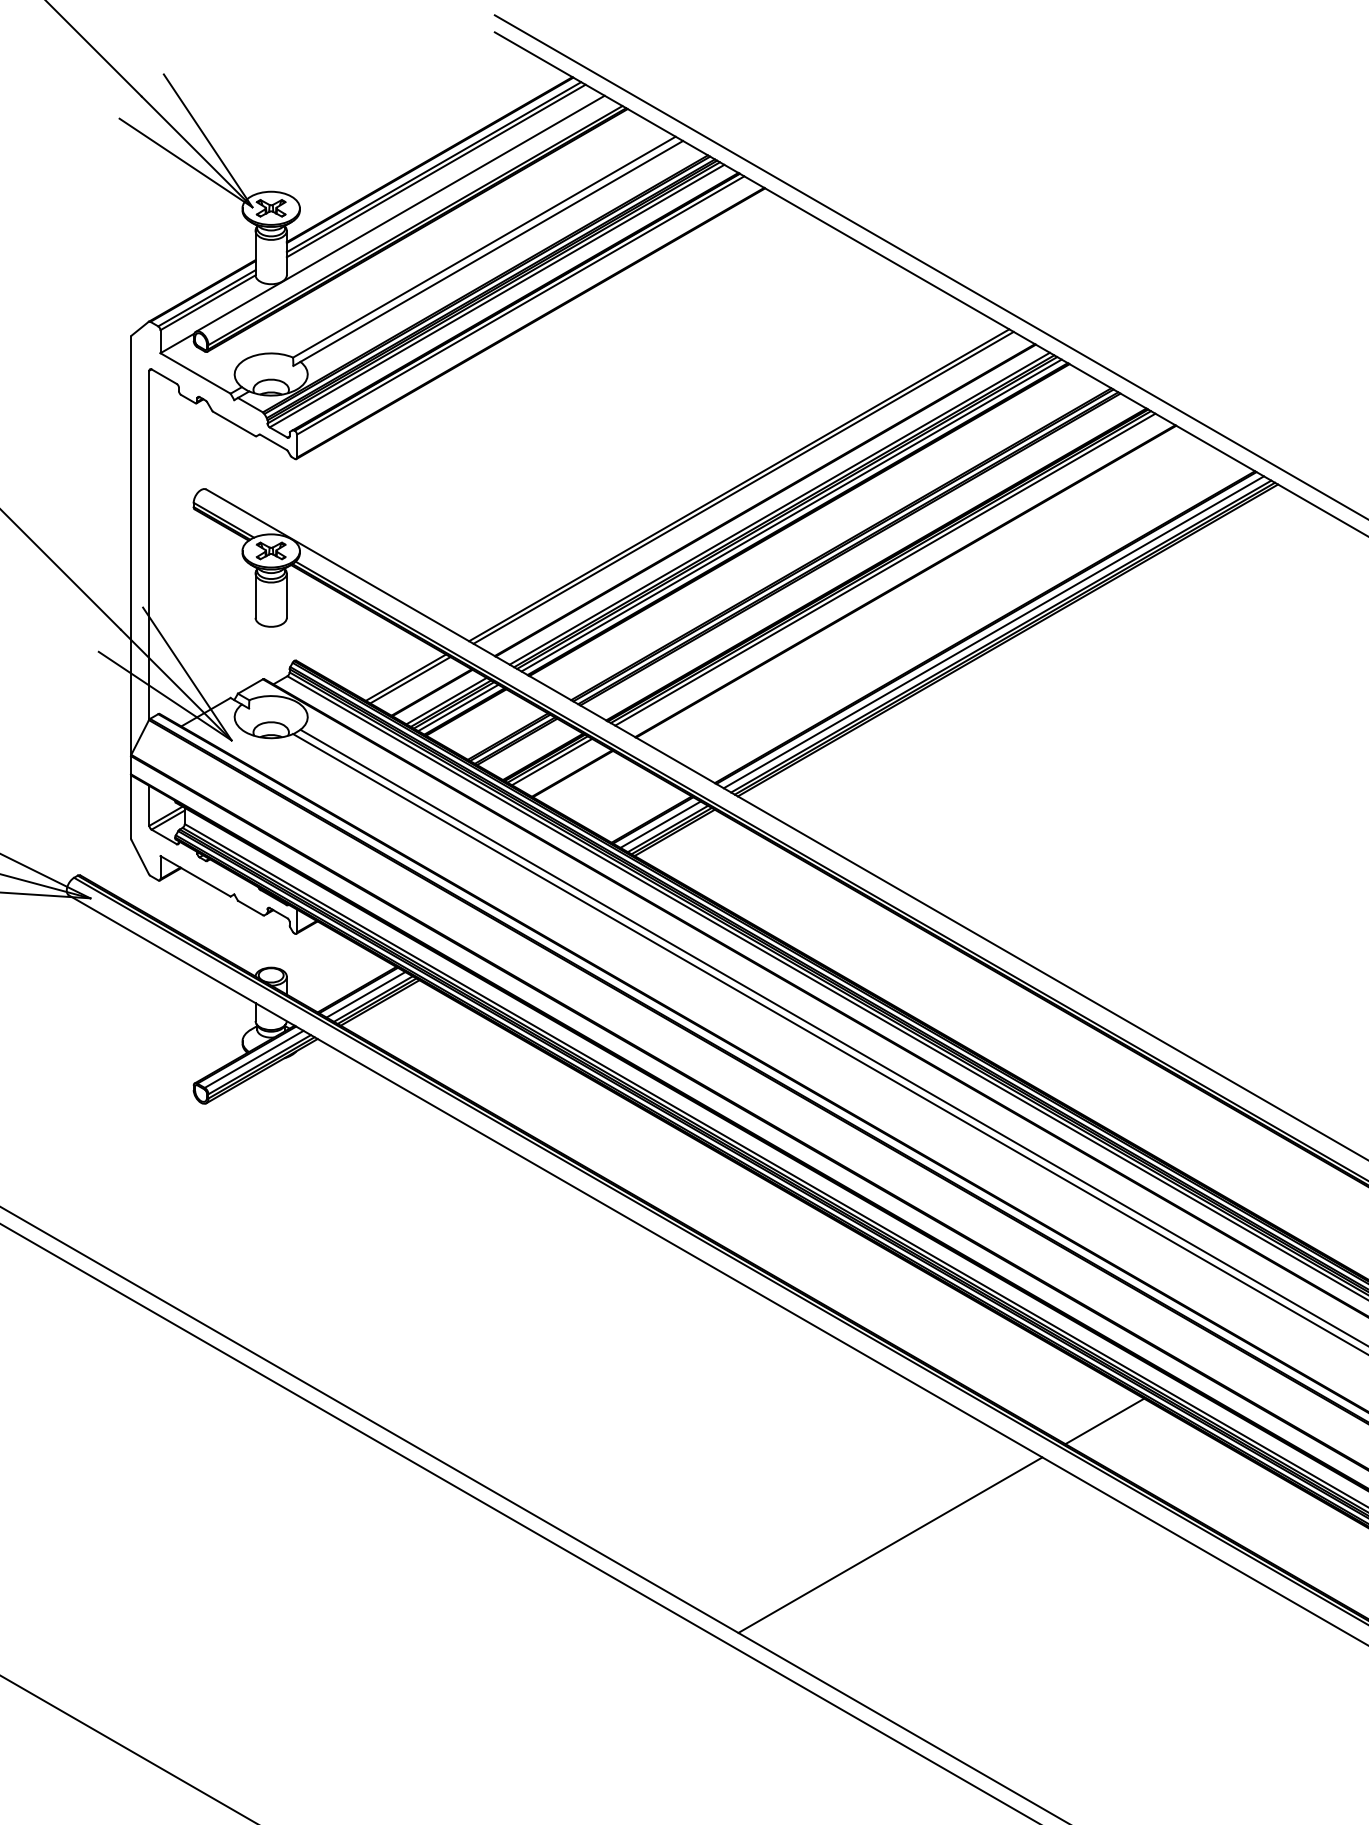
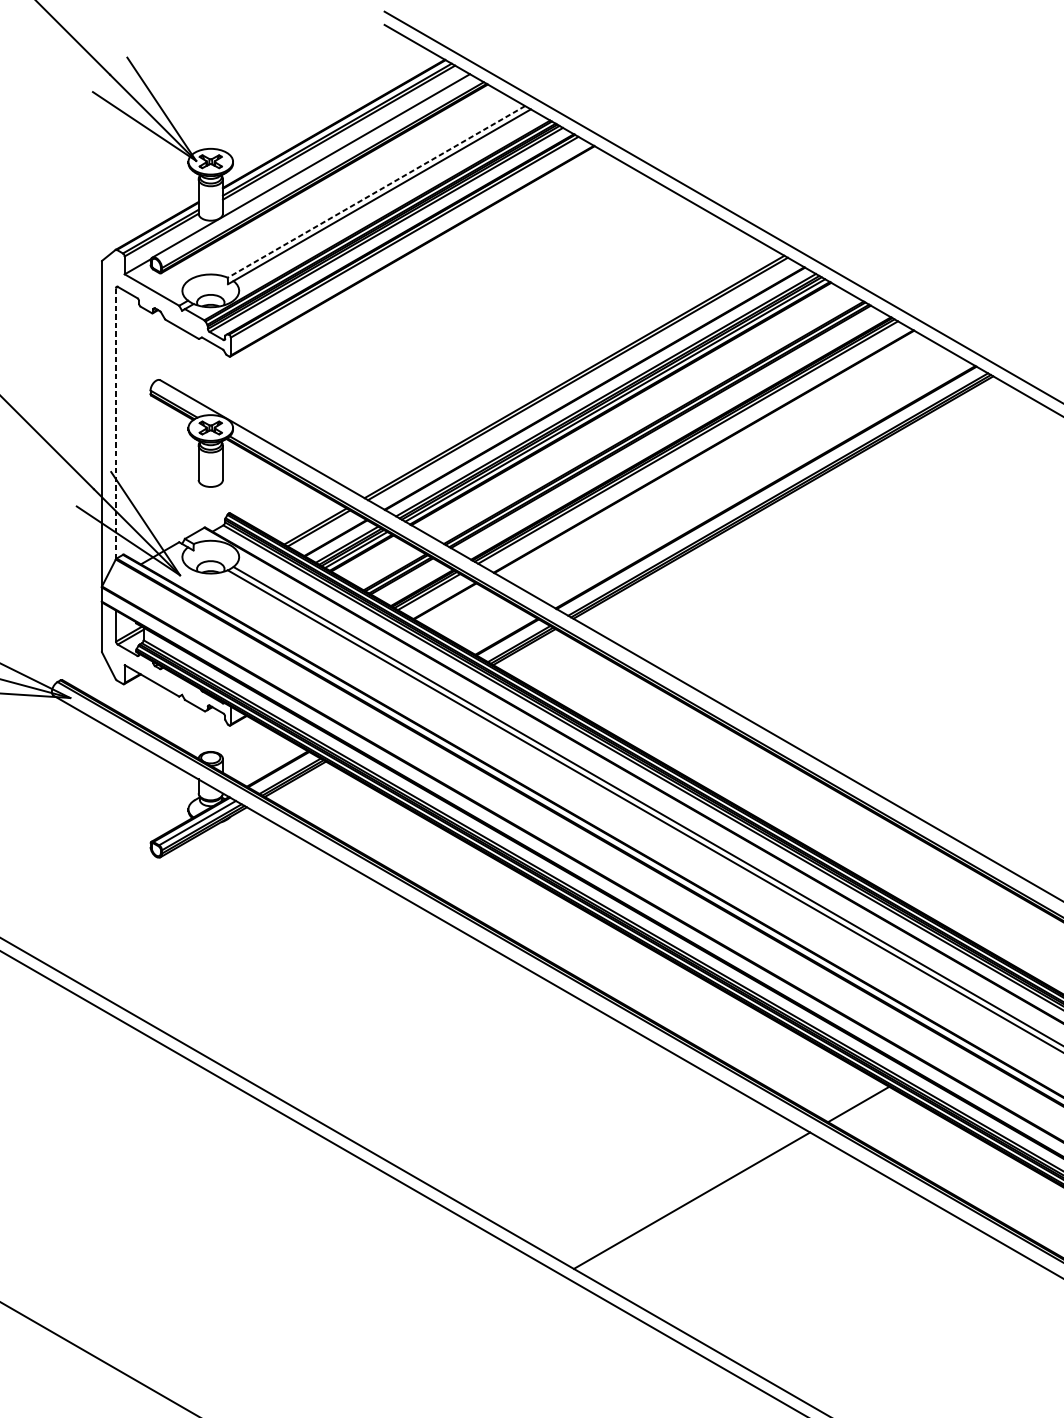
line: (484, 247) -> (376, 192), solid -> dashed
line: (149, 544) -> (116, 422), solid -> dashed
line: (993, 632) -> (772, 491), removed
line: (660, 824) -> (513, 640), removed
line: (365, 994) -> (284, 772), removed

